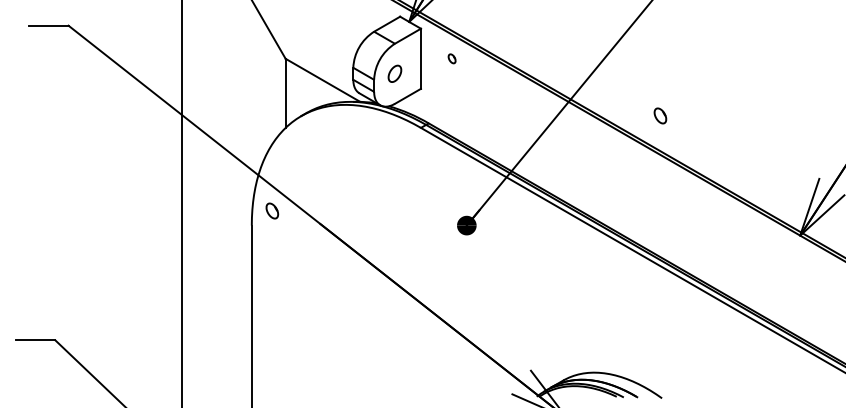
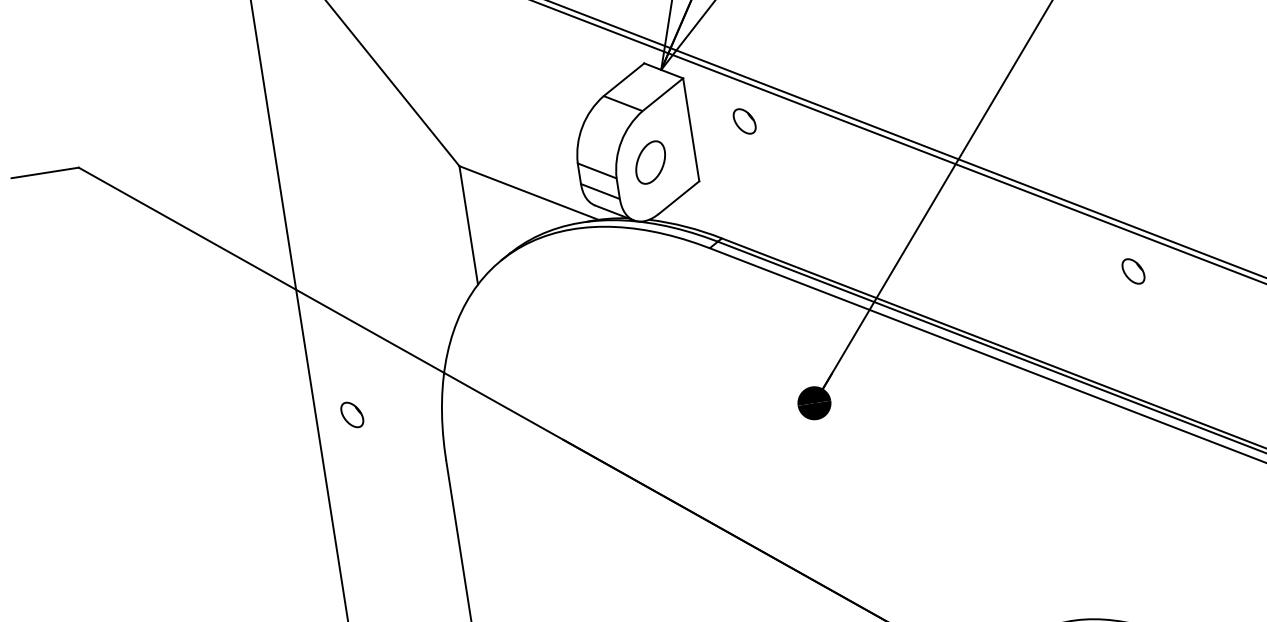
part: (451, 58) -> (743, 121), size x1.67
part: (394, 73) -> (649, 162), size x1.43
part: (660, 115) -> (1133, 270), moved
part: (272, 210) -> (352, 414), moved

